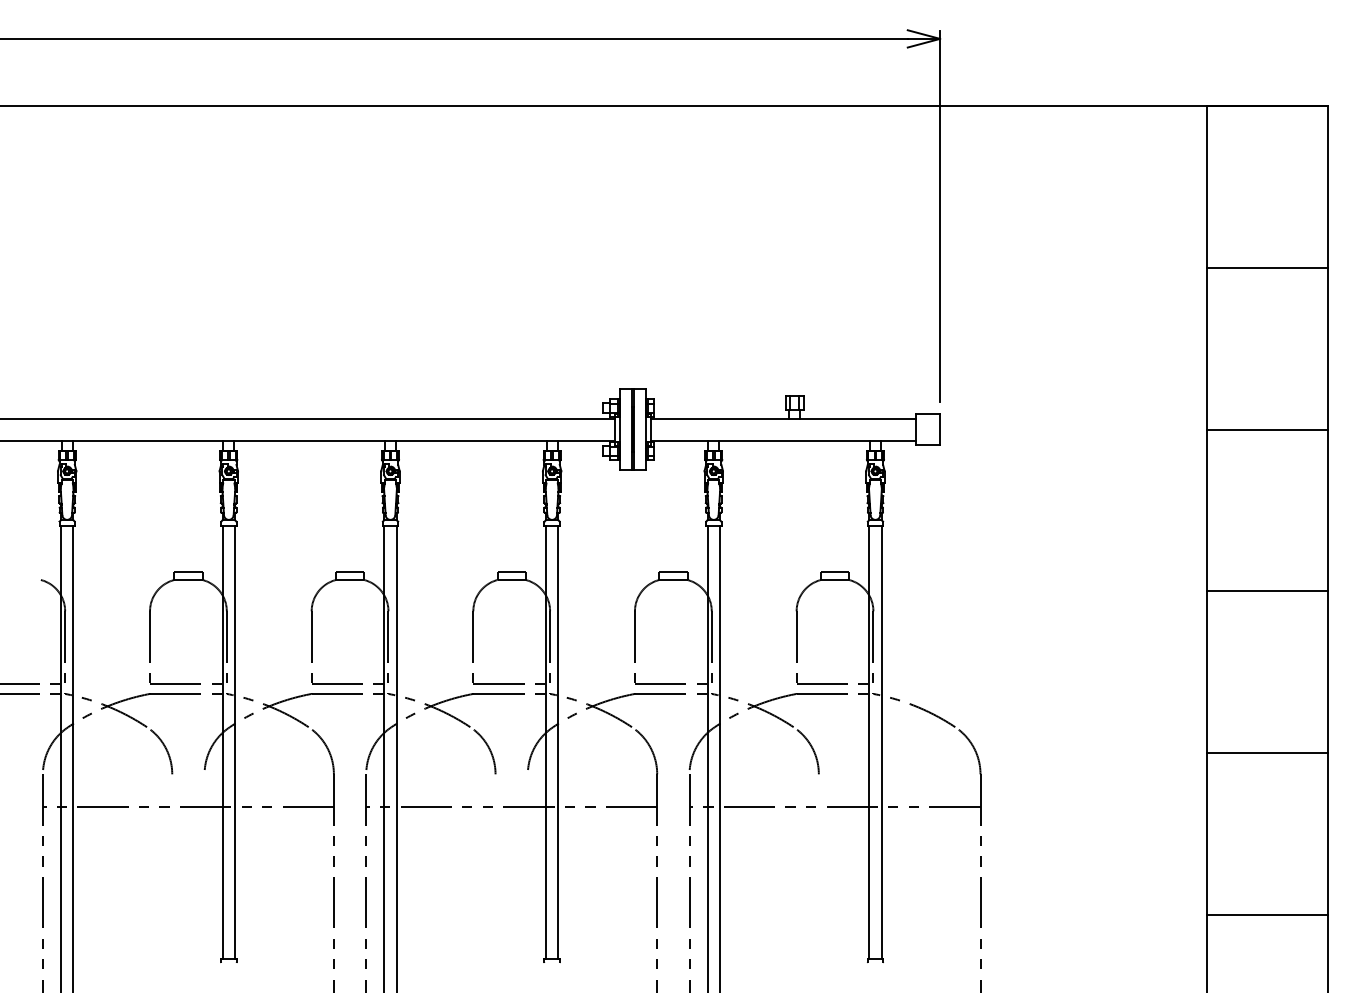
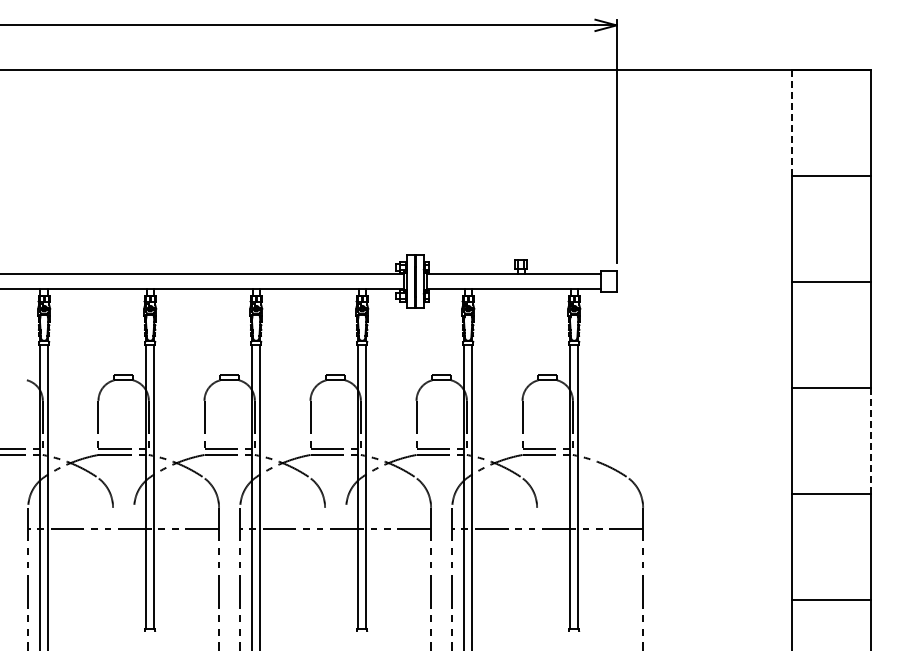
line: (1206, 188) -> (791, 123), solid -> dashed
line: (1328, 671) -> (871, 440), solid -> dashed

